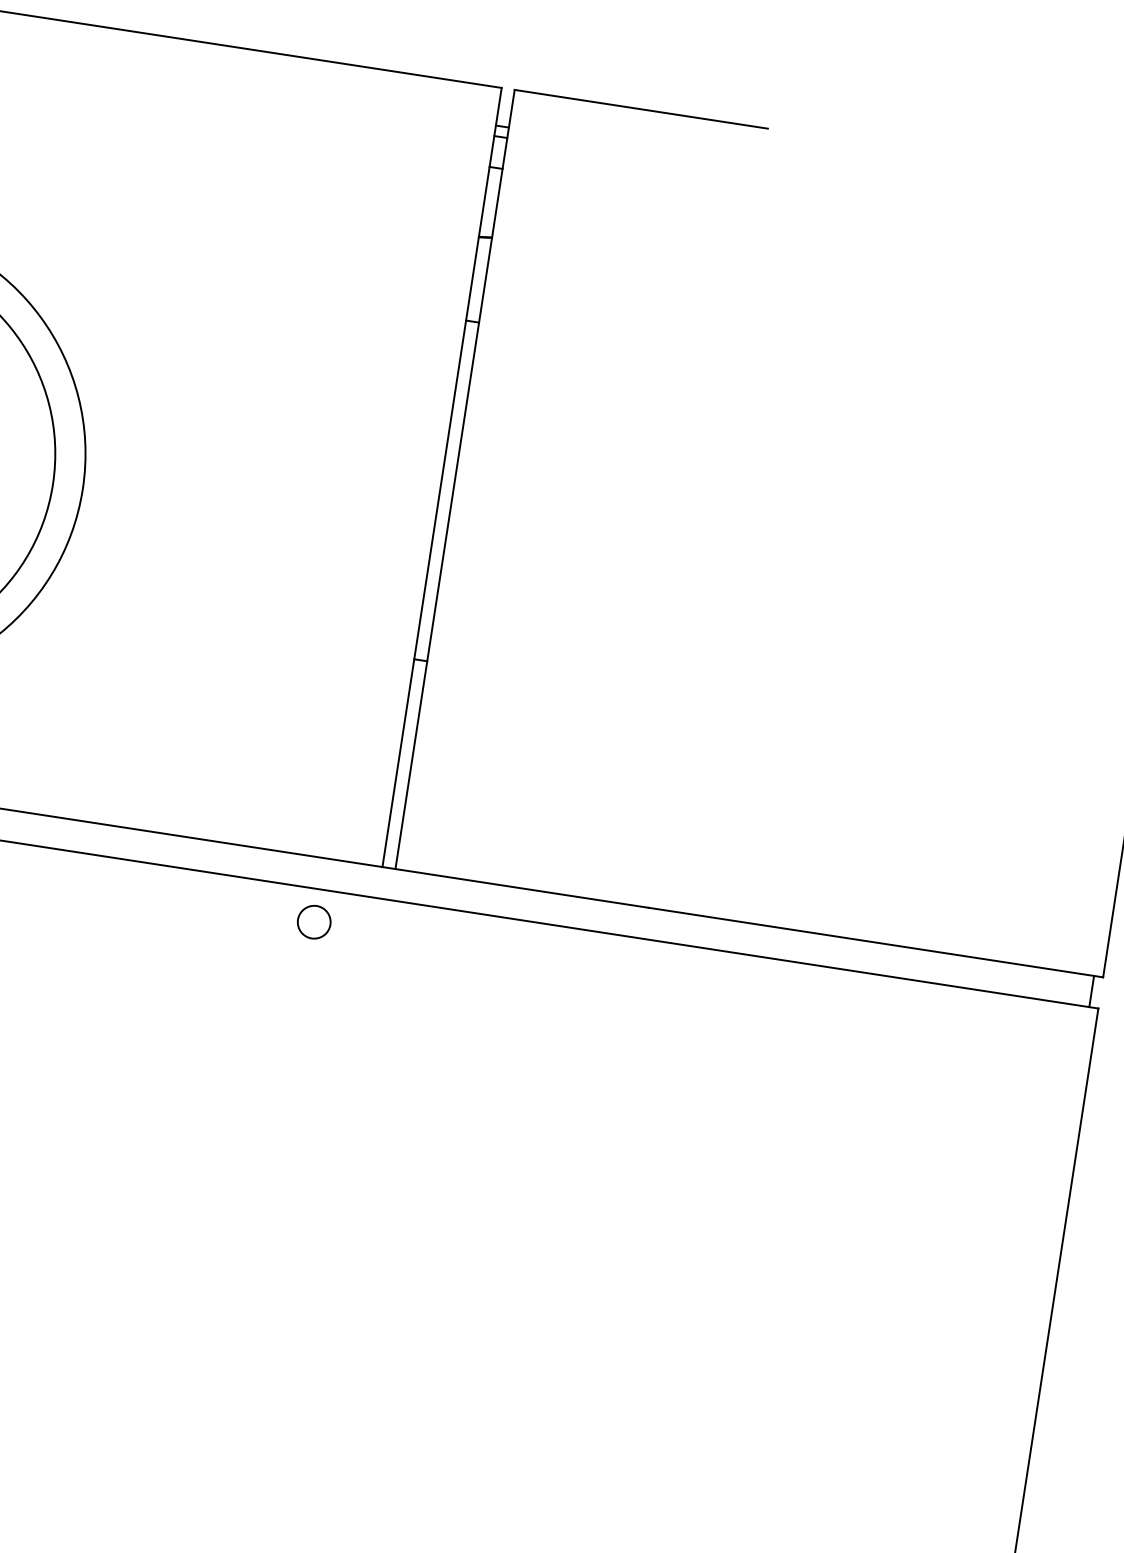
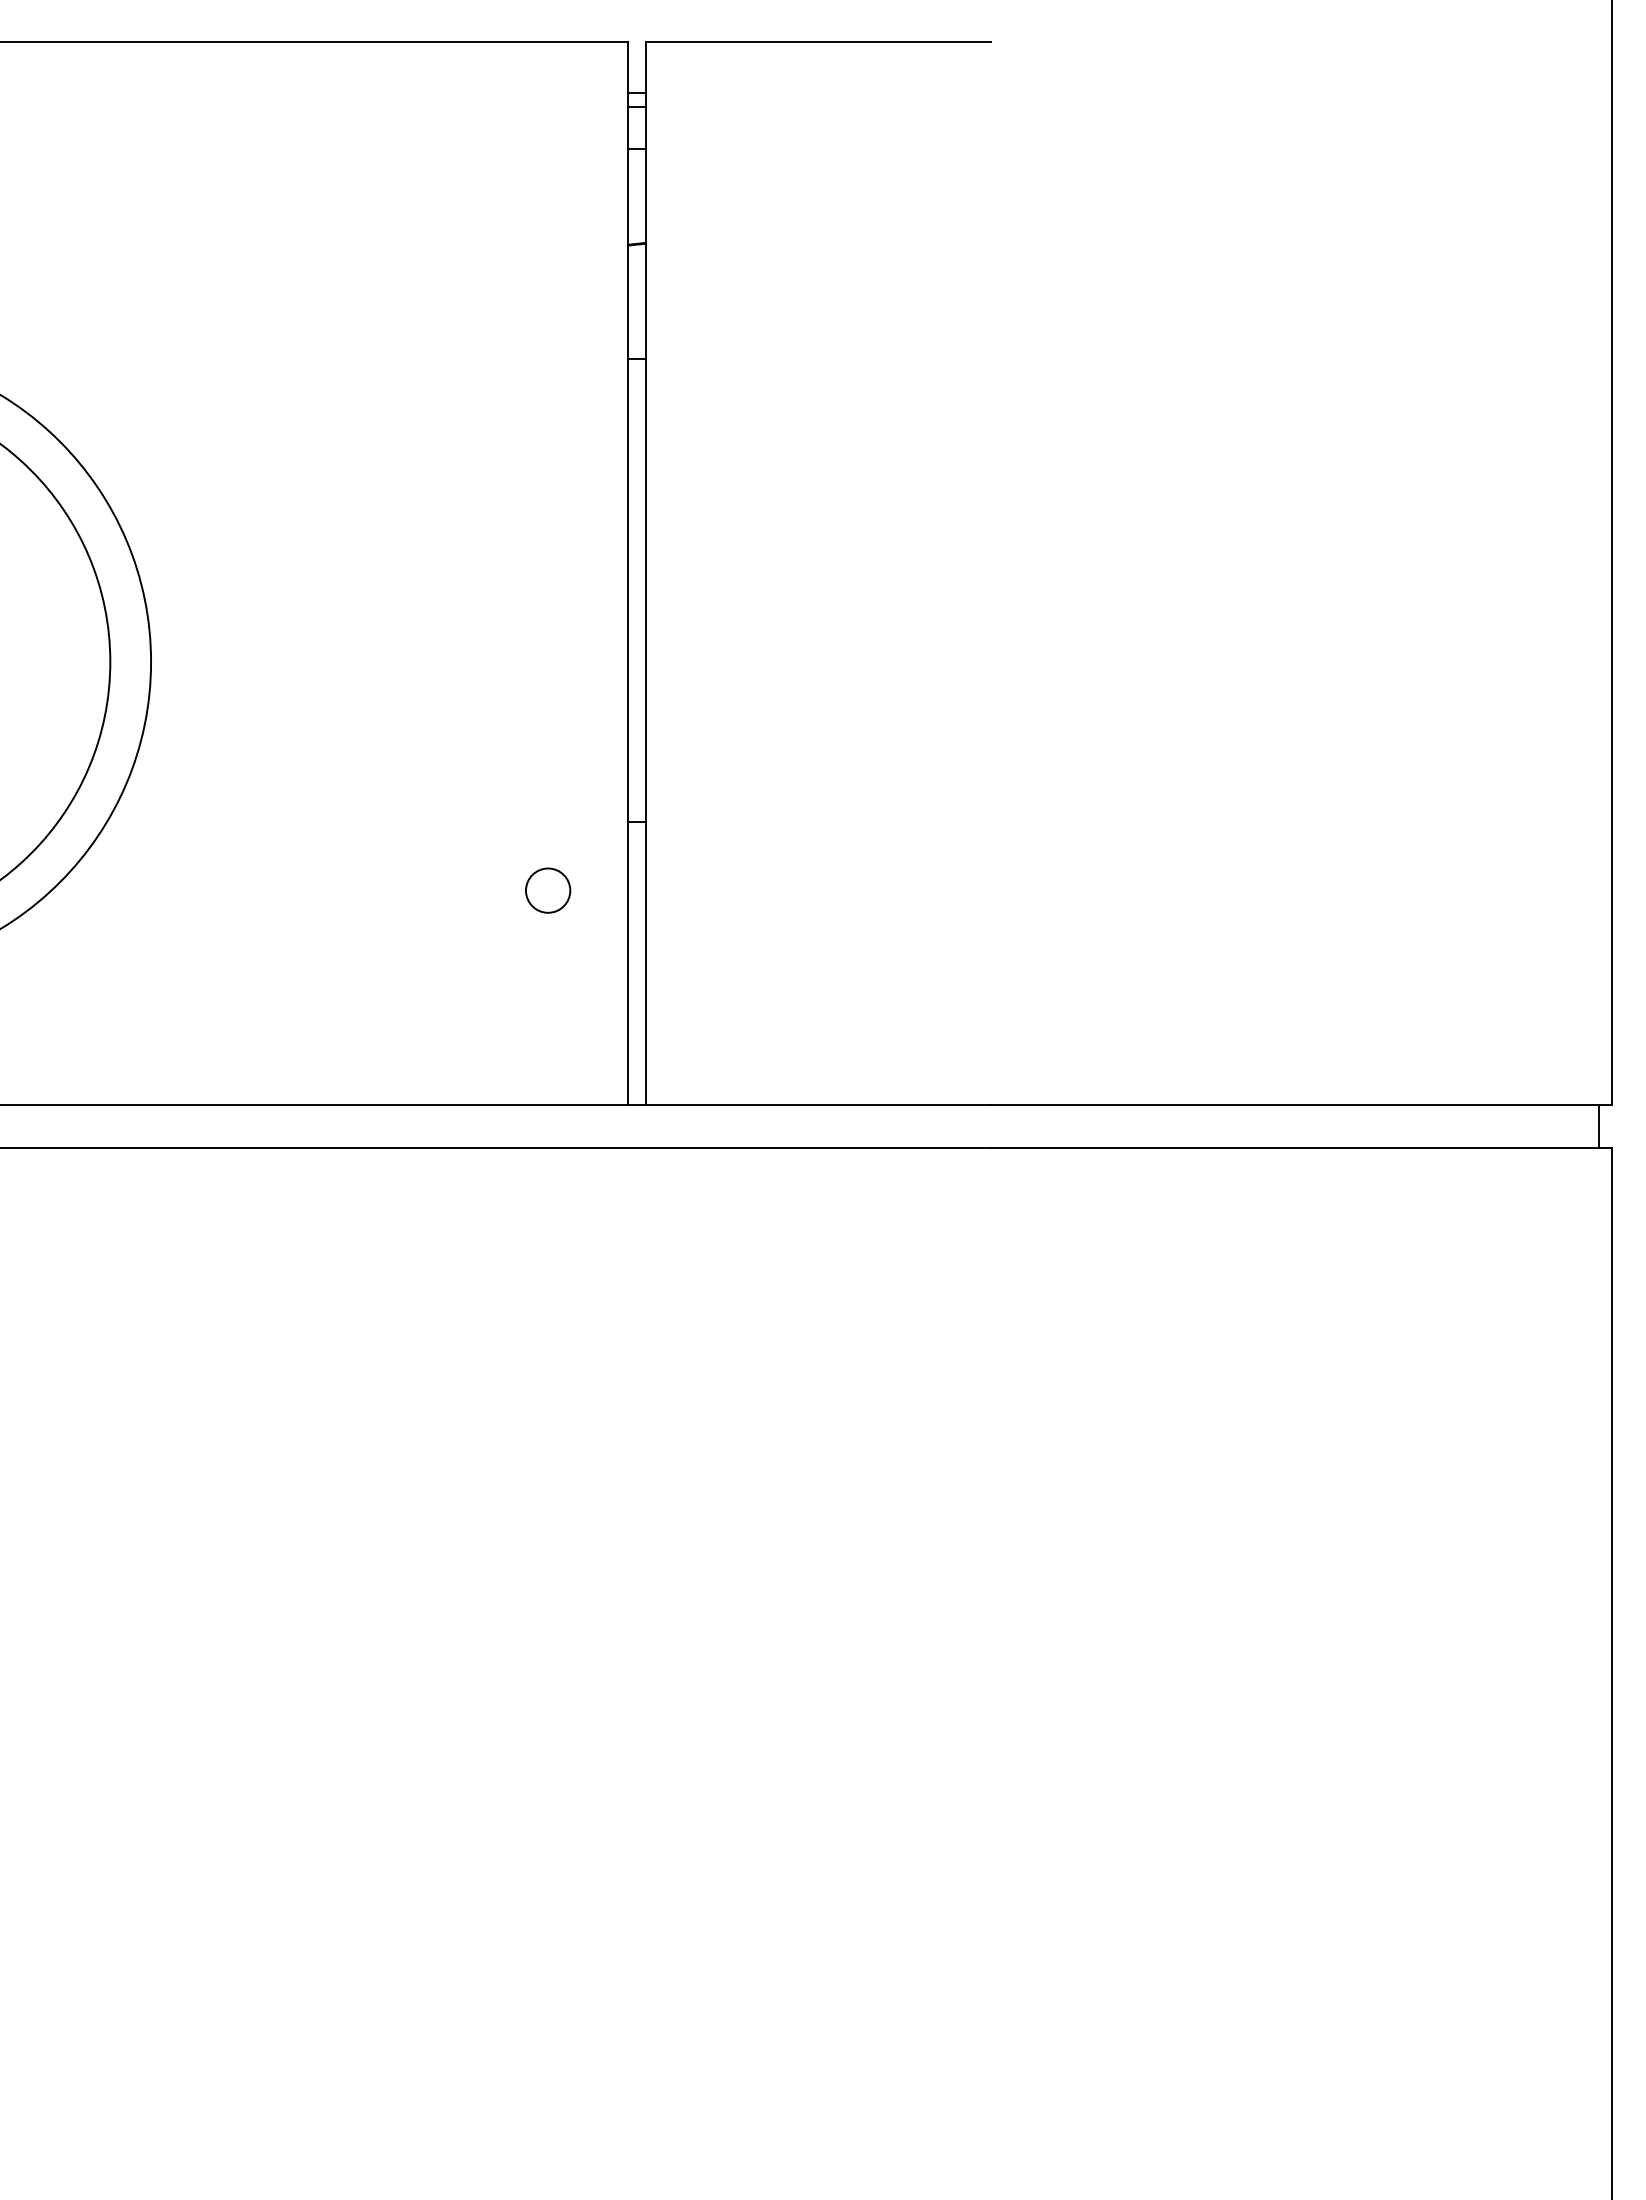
circle: (314, 922) -> (548, 890), moved

